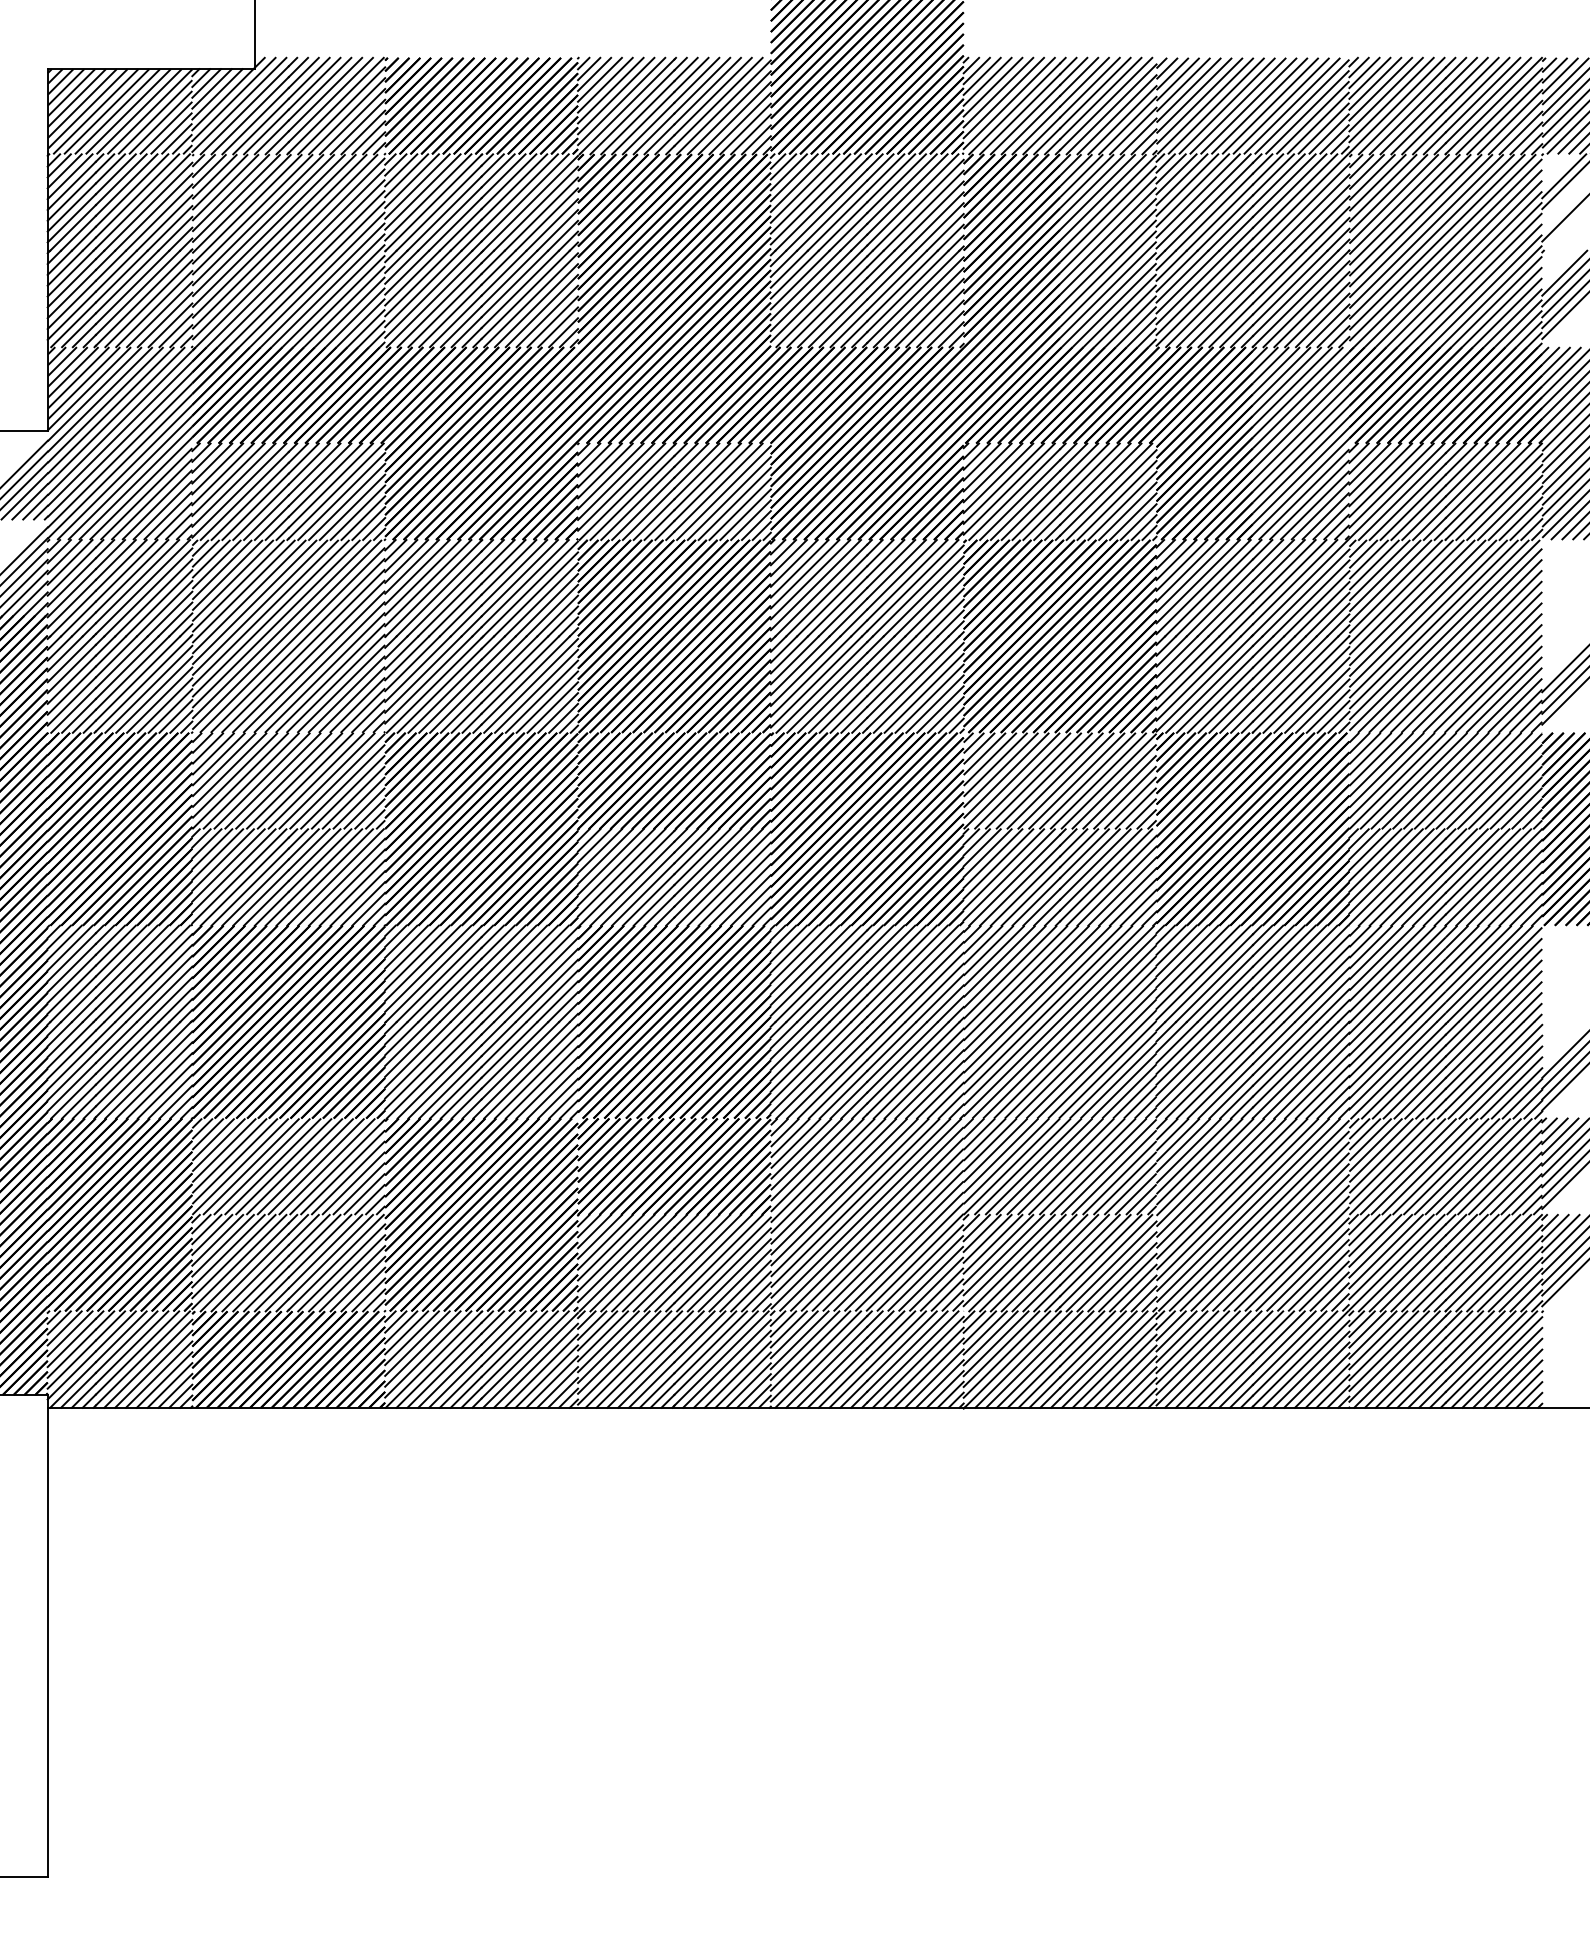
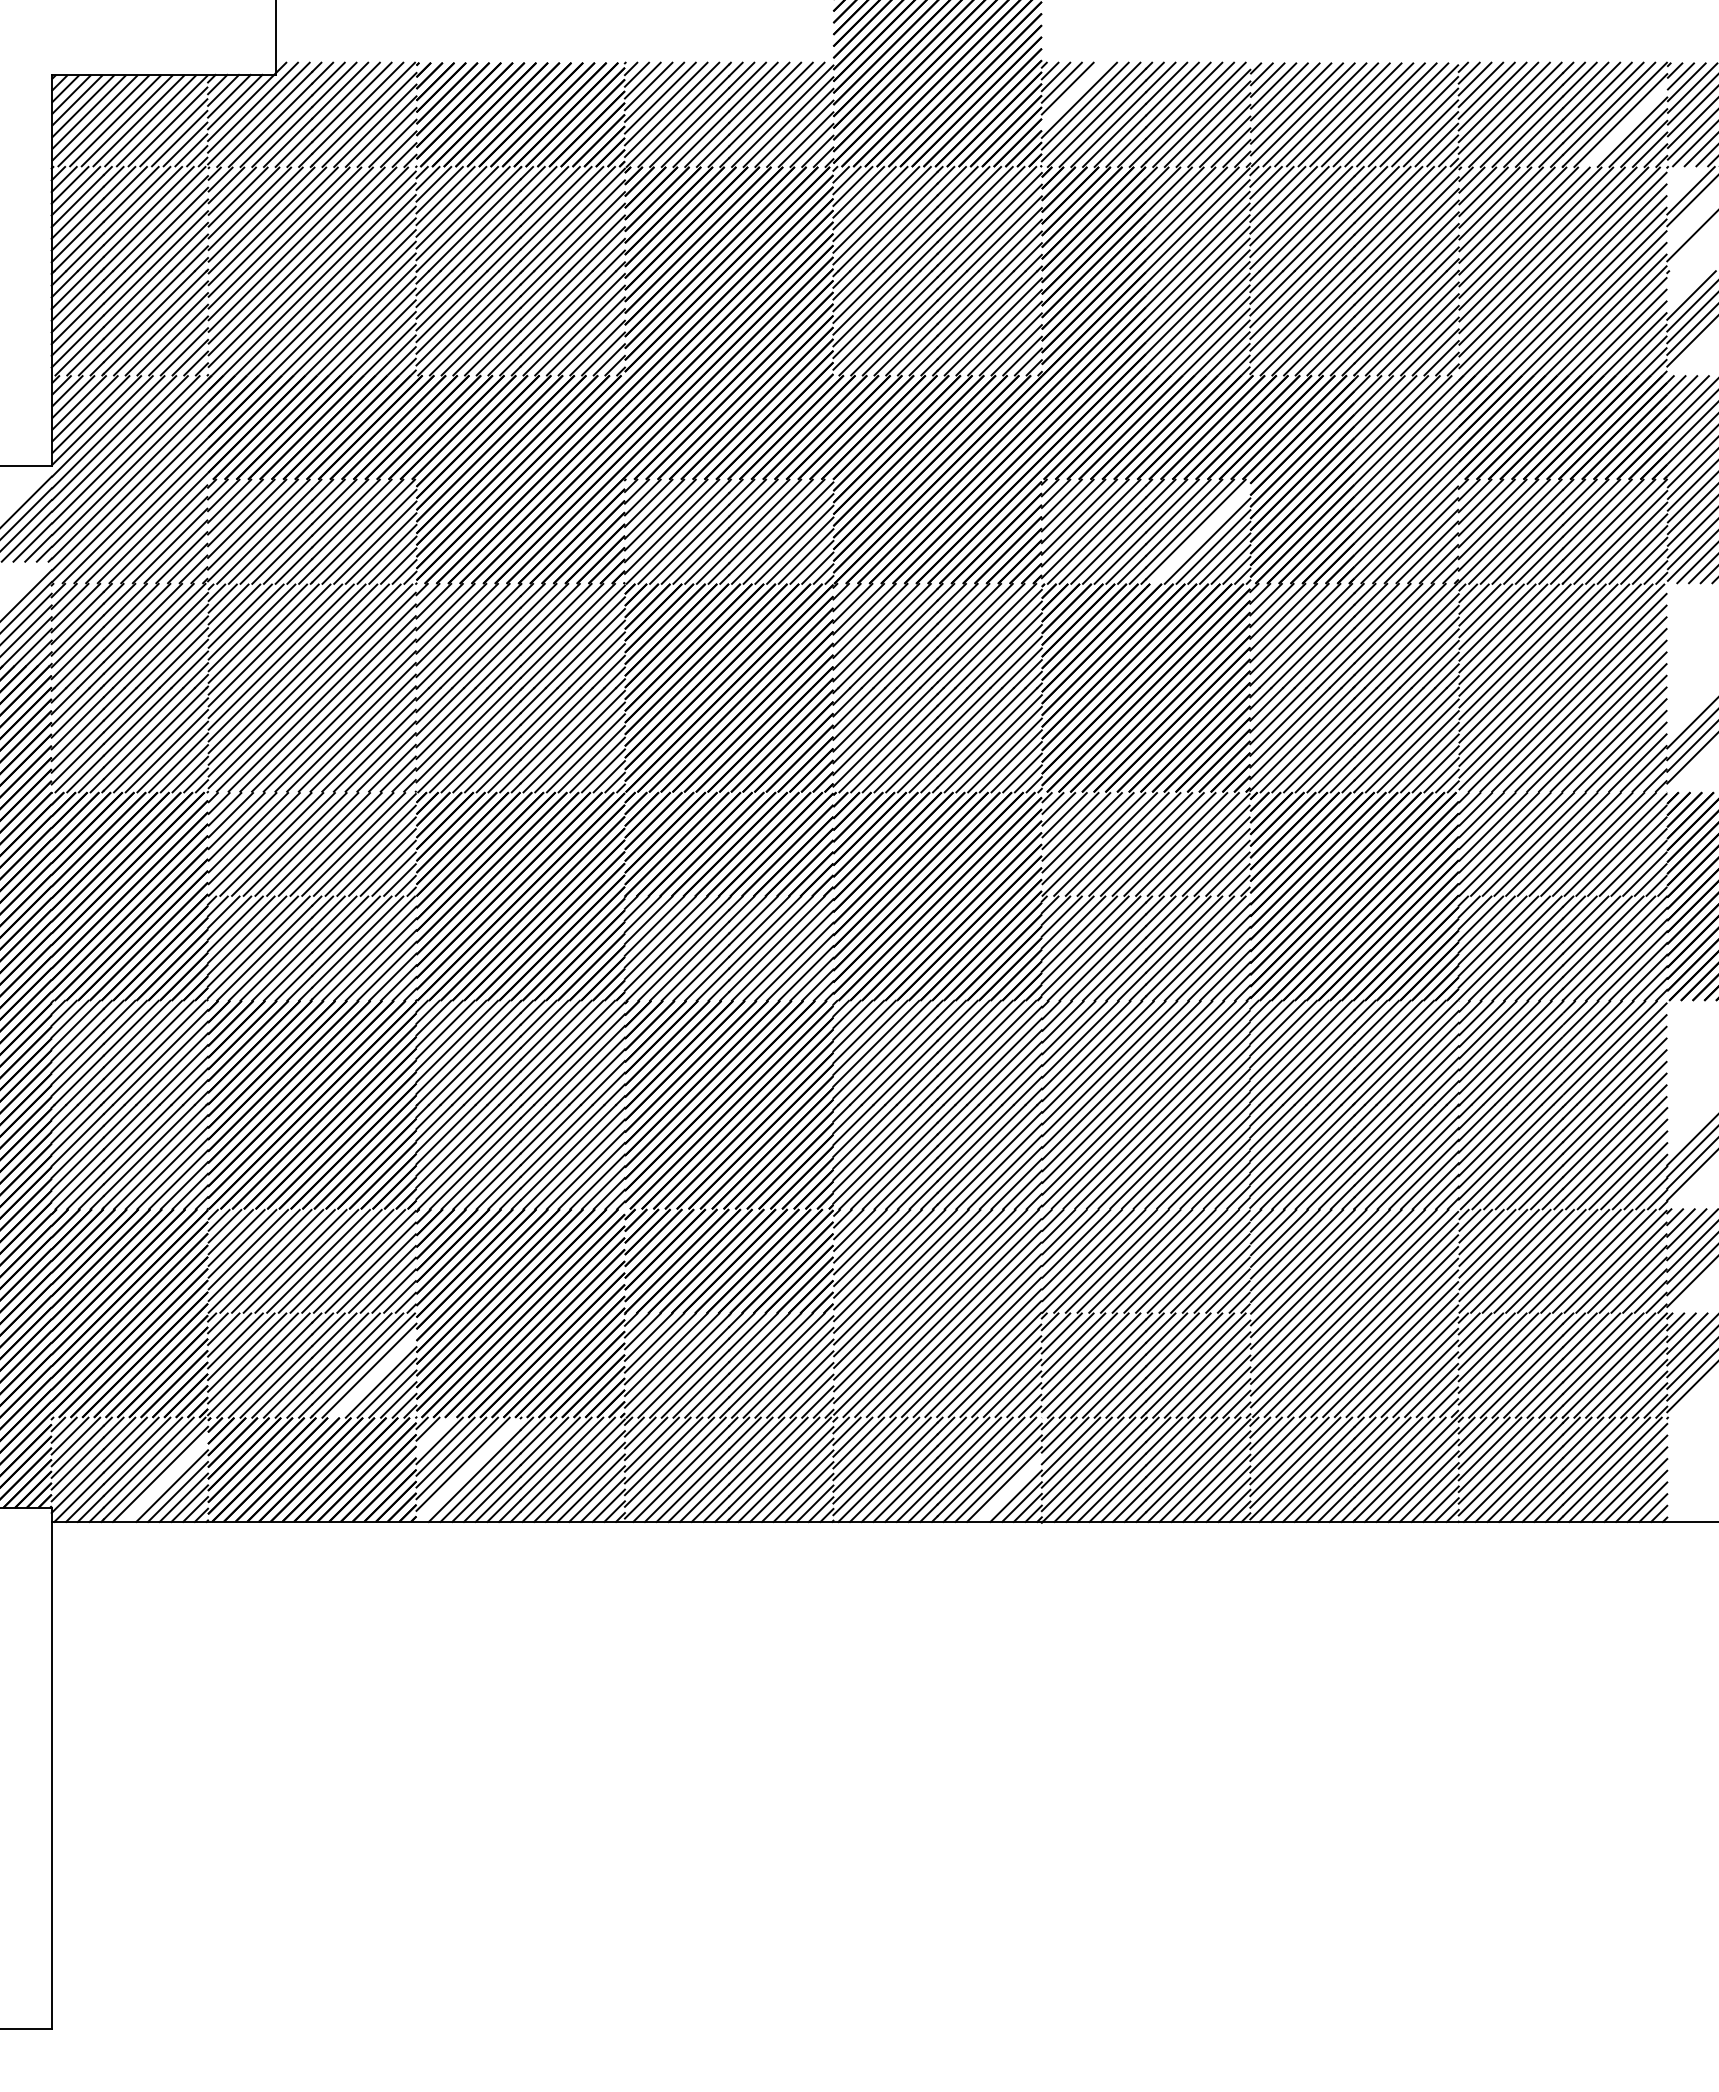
line: (992, 87) -> (1073, 94), removed
line: (1504, 115) -> (1626, 125), removed
line: (1111, 494) -> (1201, 534), removed
line: (347, 1273) -> (375, 1376), removed
line: (400, 1326) -> (433, 1434), removed
line: (433, 1359) -> (468, 1469), removed
line: (153, 1368) -> (166, 1479), removed
line: (933, 1377) -> (1009, 1489), removed

